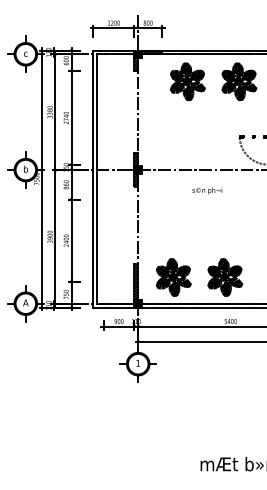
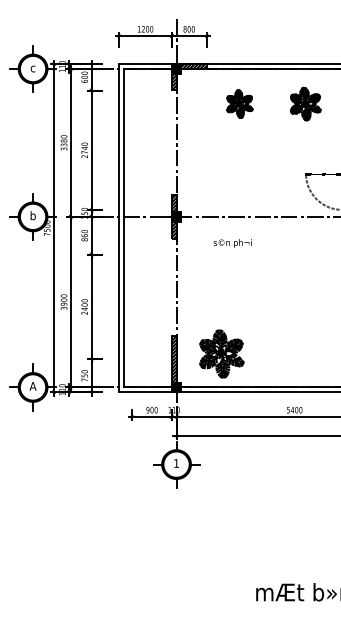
part: (187, 81) -> (239, 103), size x0.6
part: (239, 81) -> (305, 103), size x0.7
text: (207, 190) -> (232, 243), moved
part: (225, 277) -> (287, 353), removed

